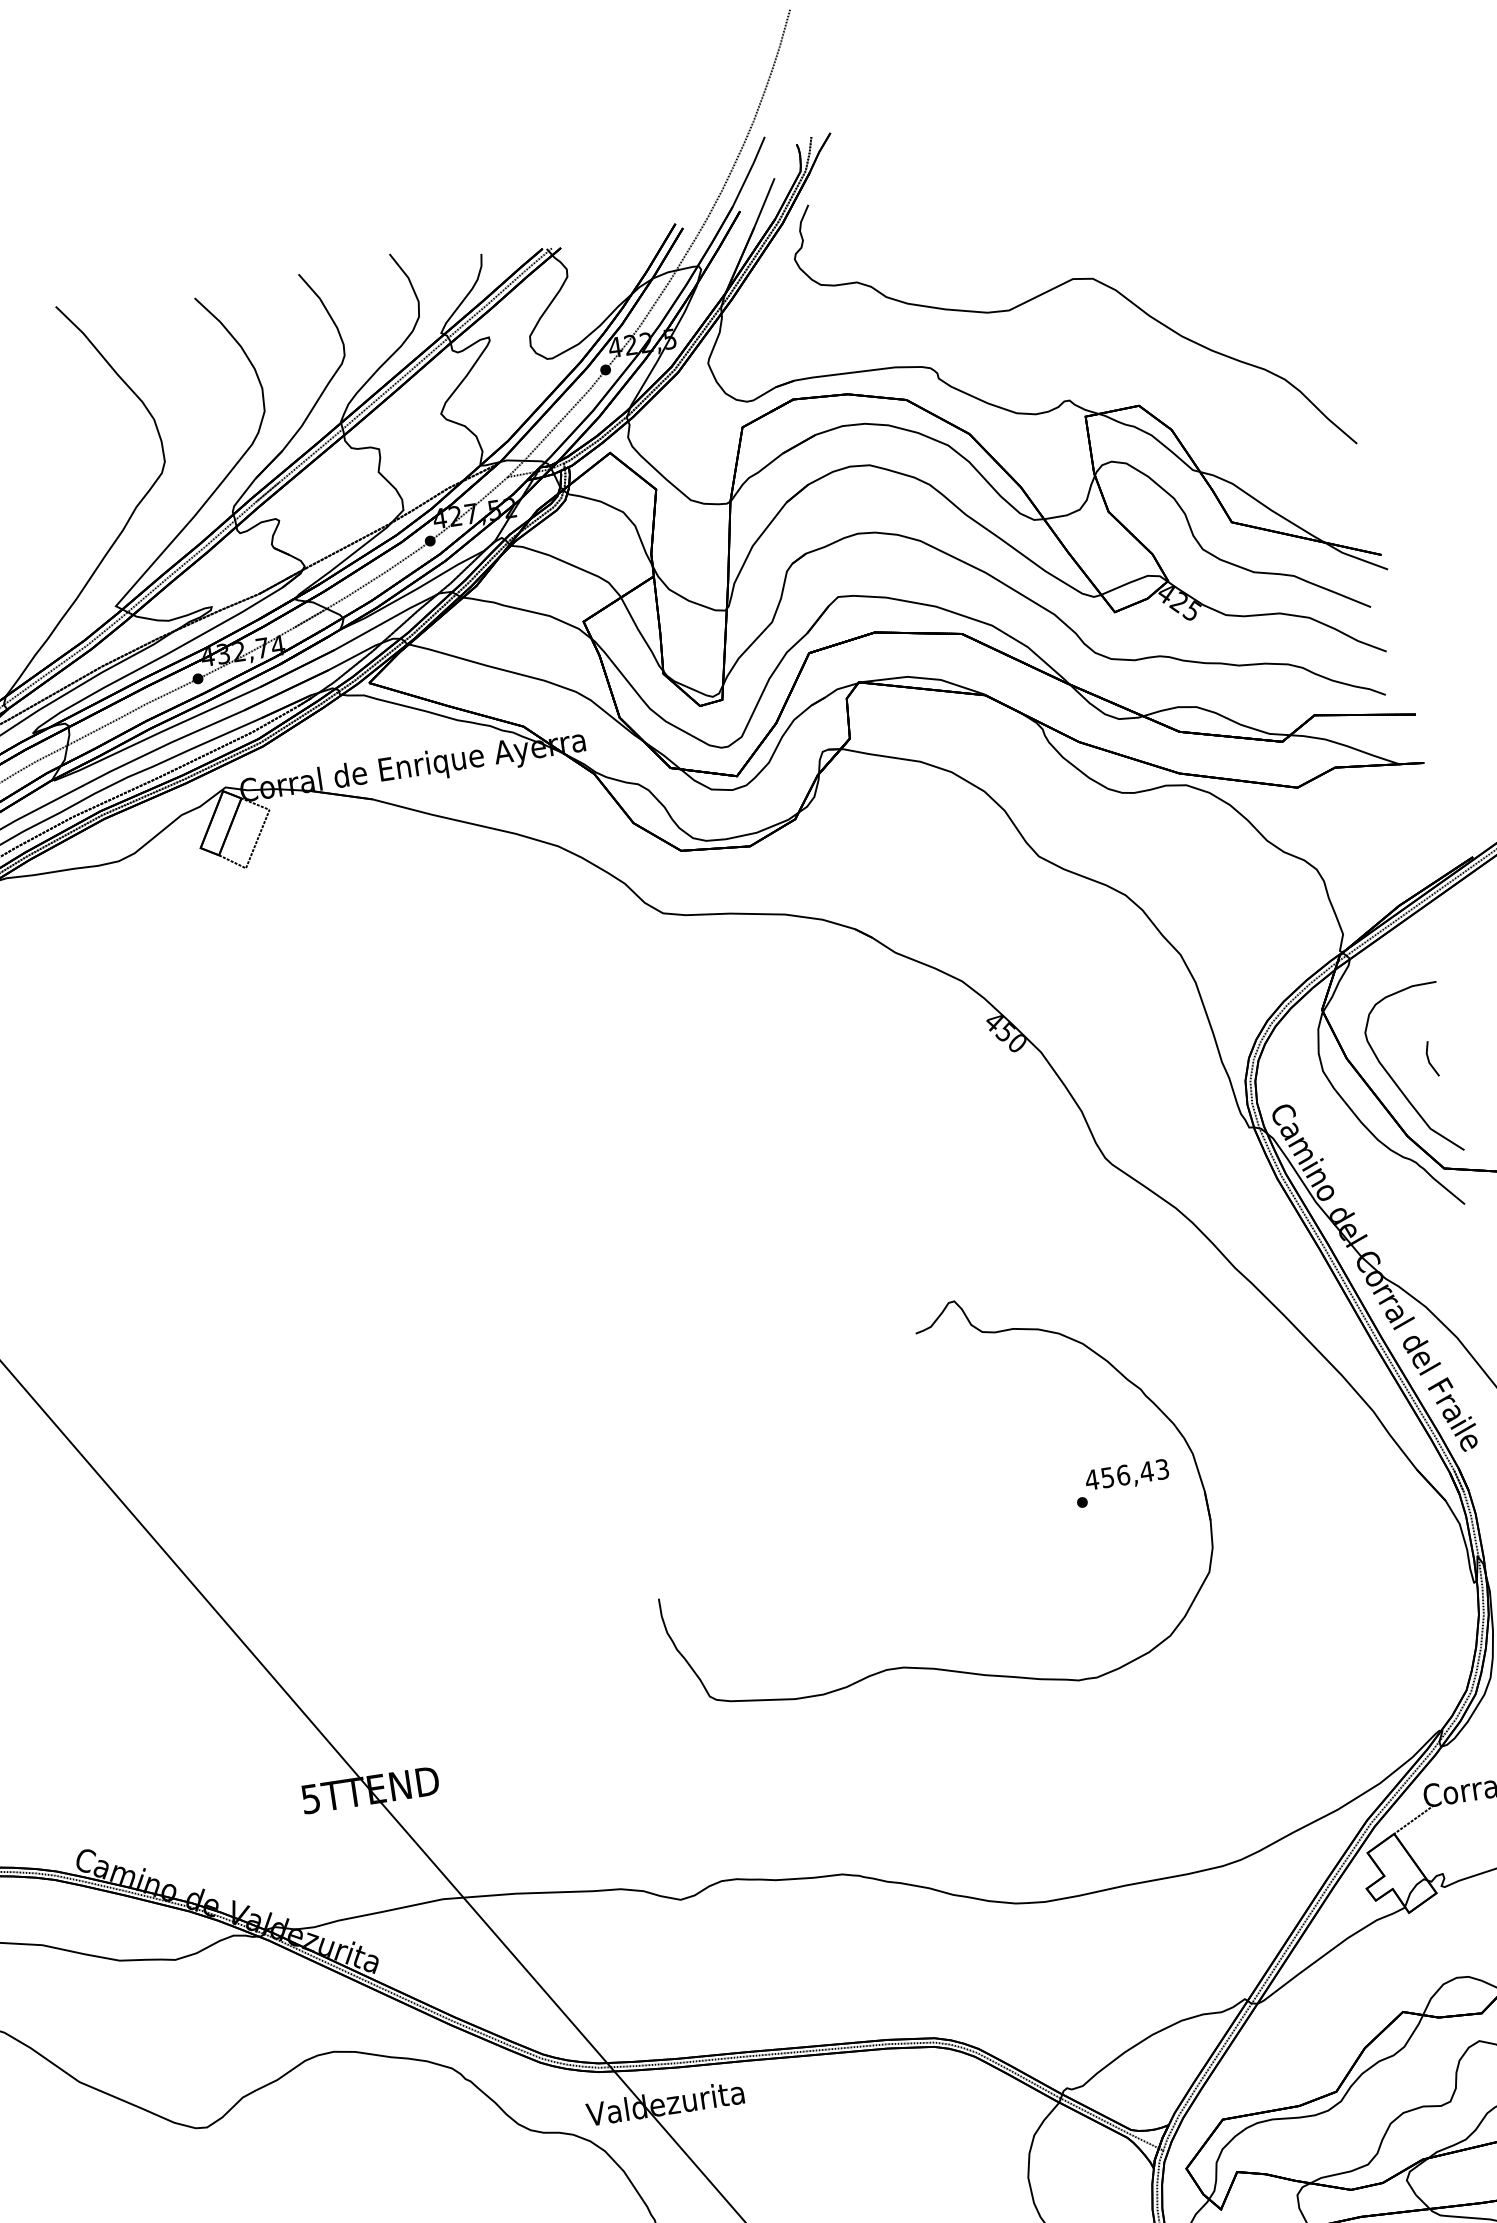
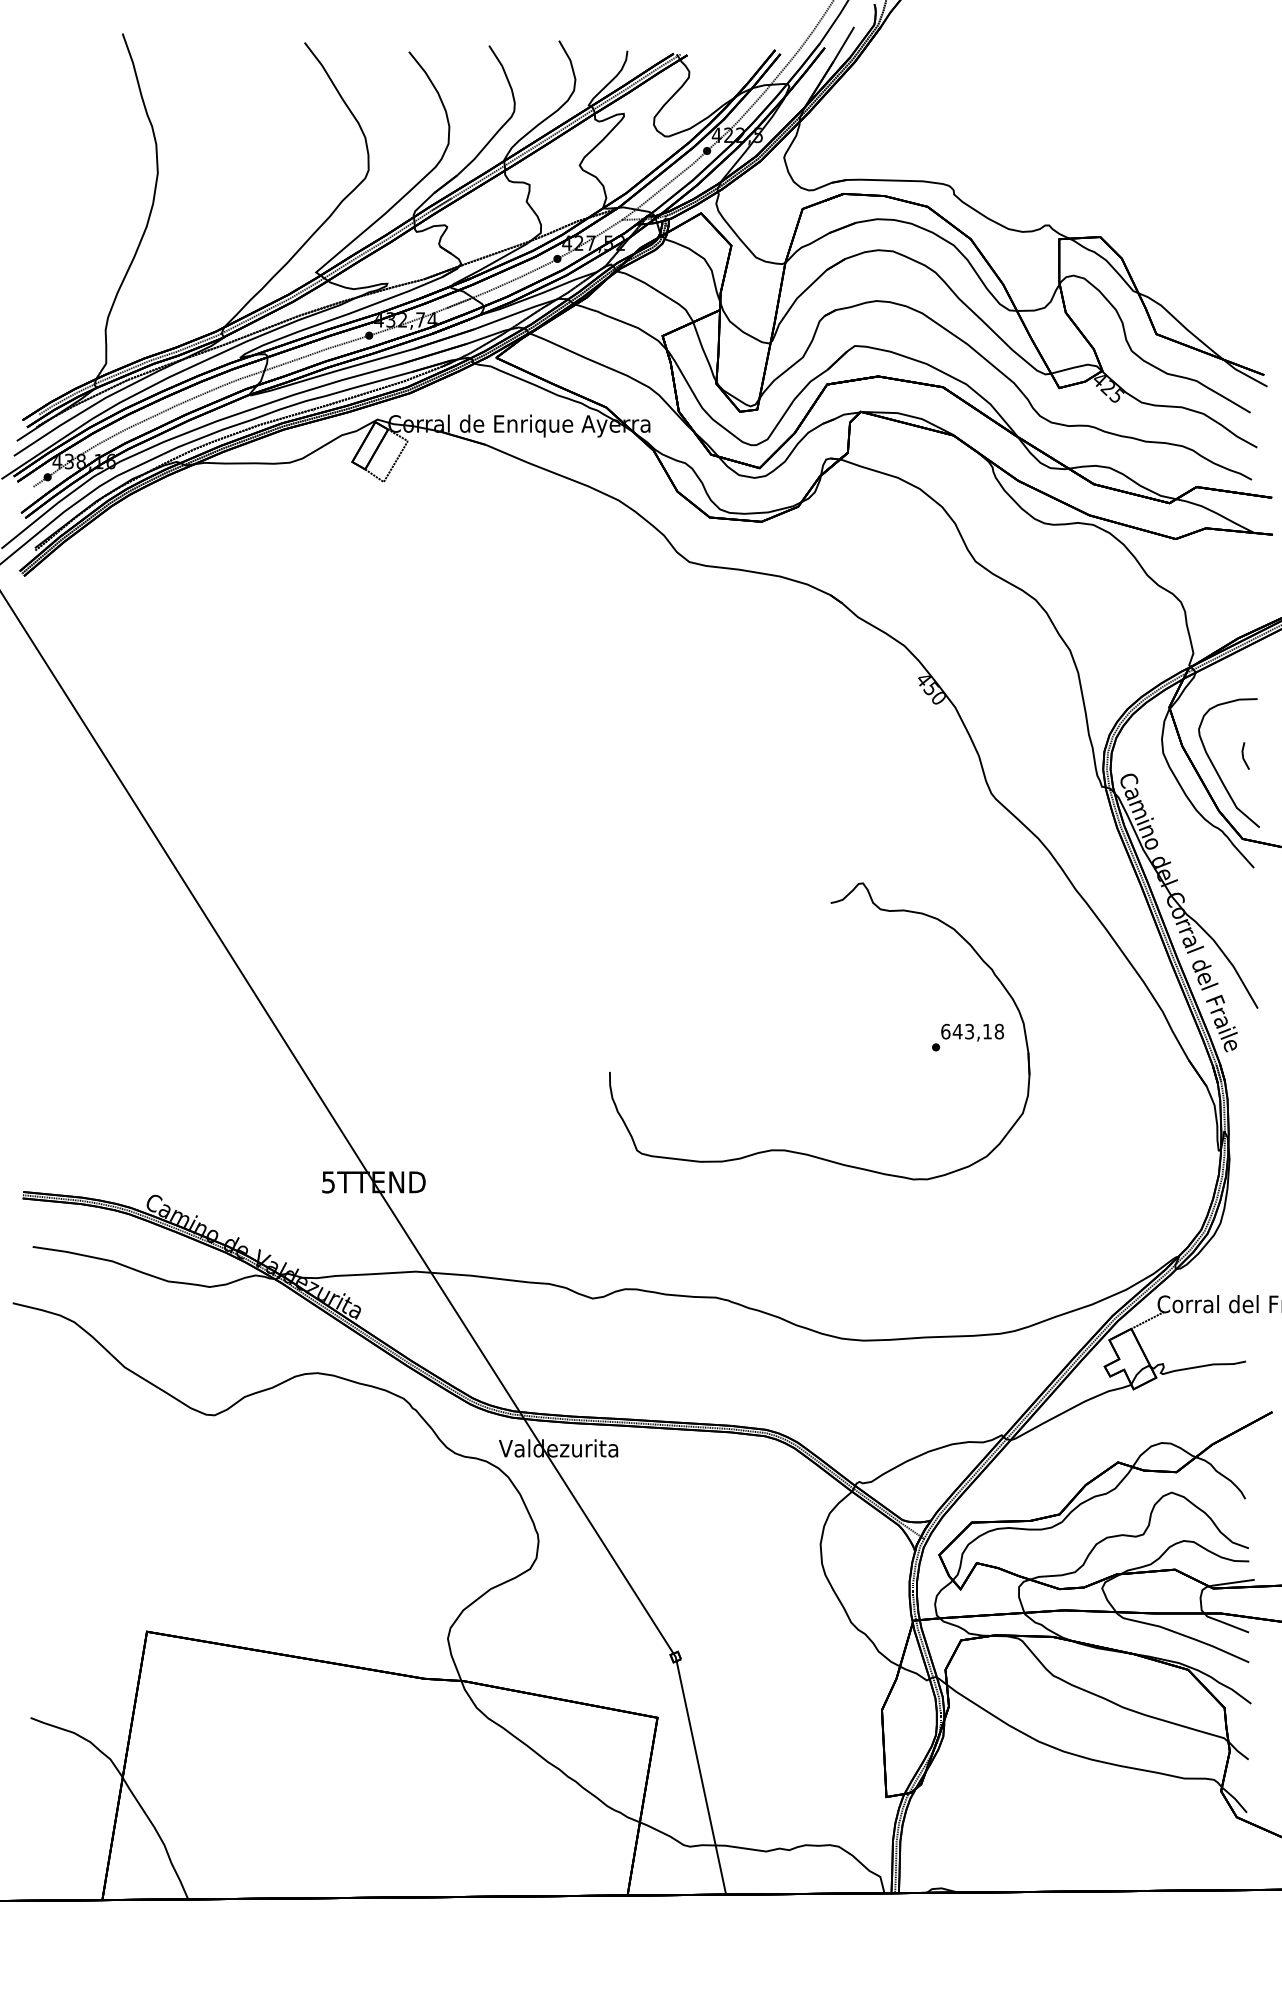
part: (1053, 290) -> (1049, 141), removed
text: (1125, 1474) -> (971, 1031), 456,43 -> 643,18

